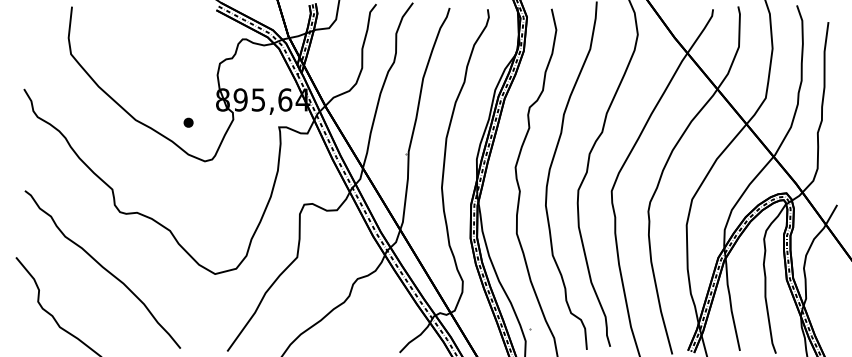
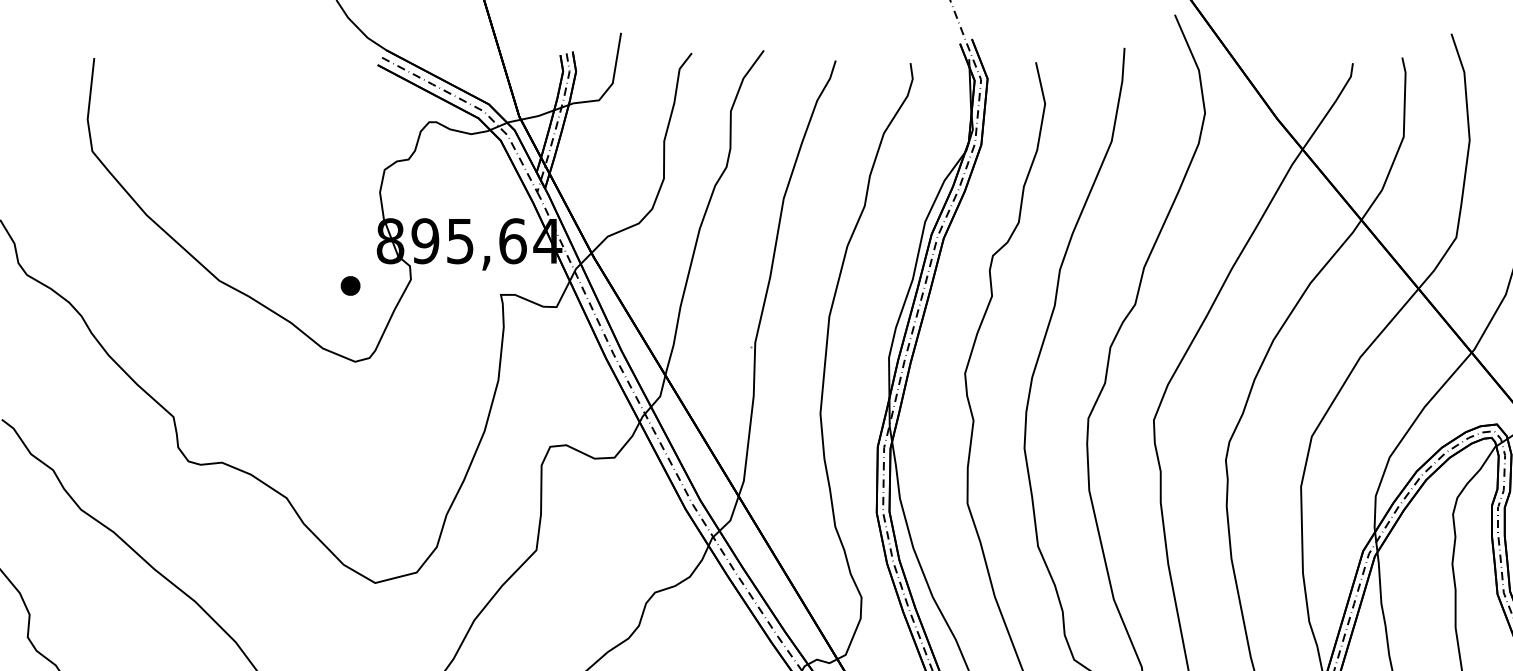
part: (188, 122) -> (350, 285), moved

